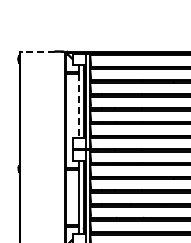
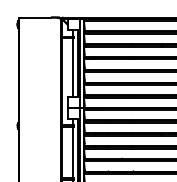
line: (38, 51) -> (36, 17), dashed -> solid
line: (78, 105) -> (73, 67), dashed -> solid

